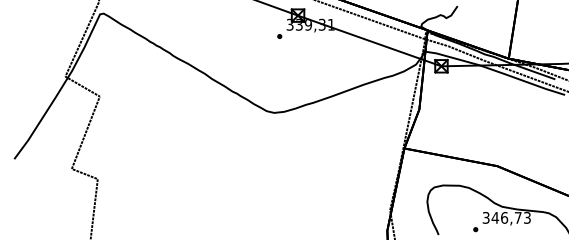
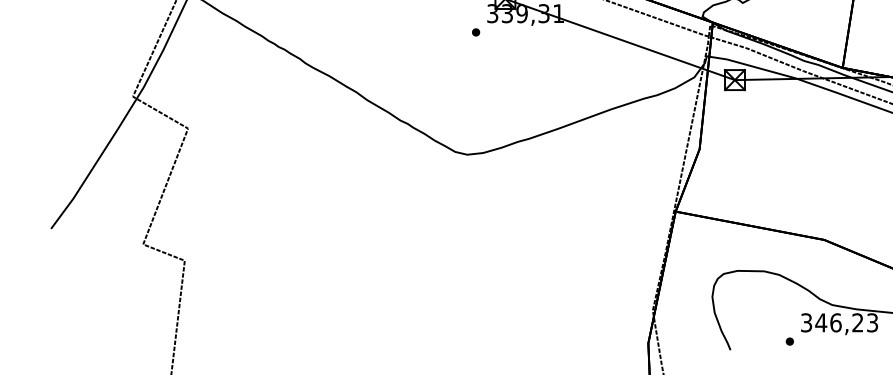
text: (517, 217) -> (856, 322), 346,73 -> 346,23

